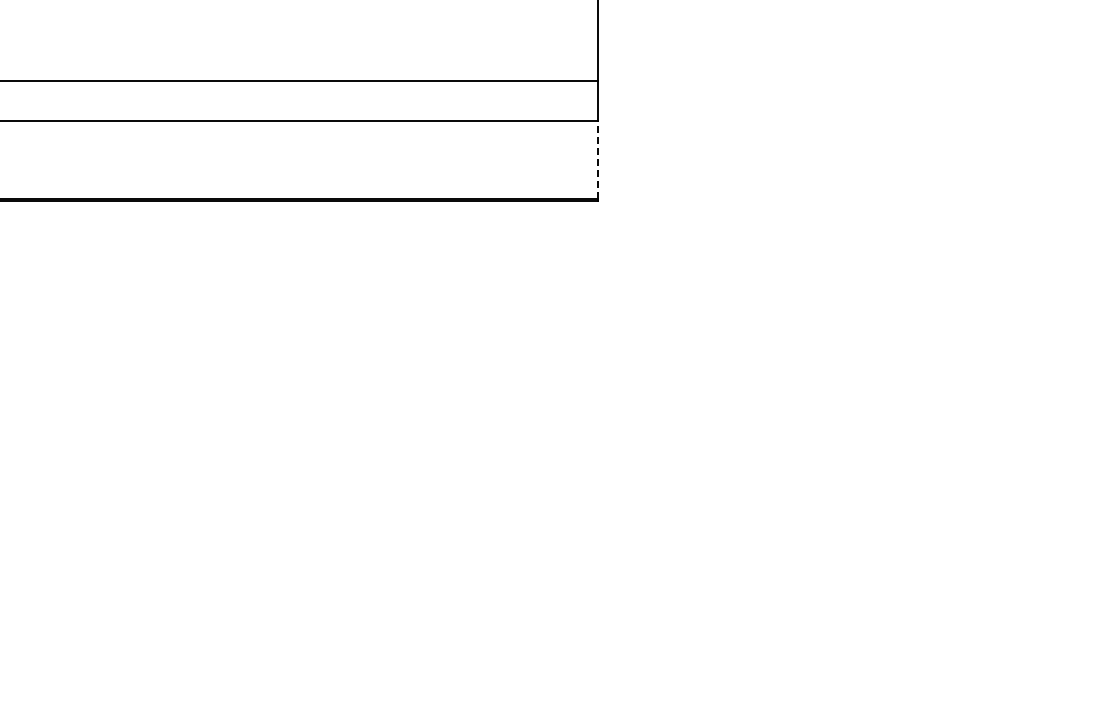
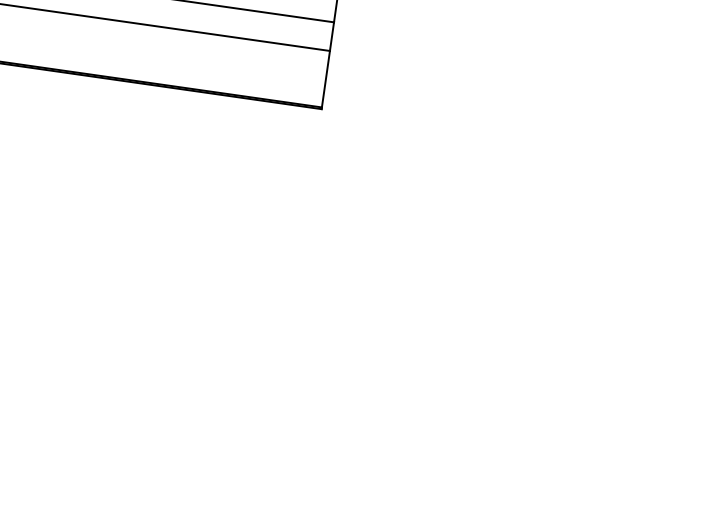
line: (598, 159) -> (326, 79), dashed -> solid

